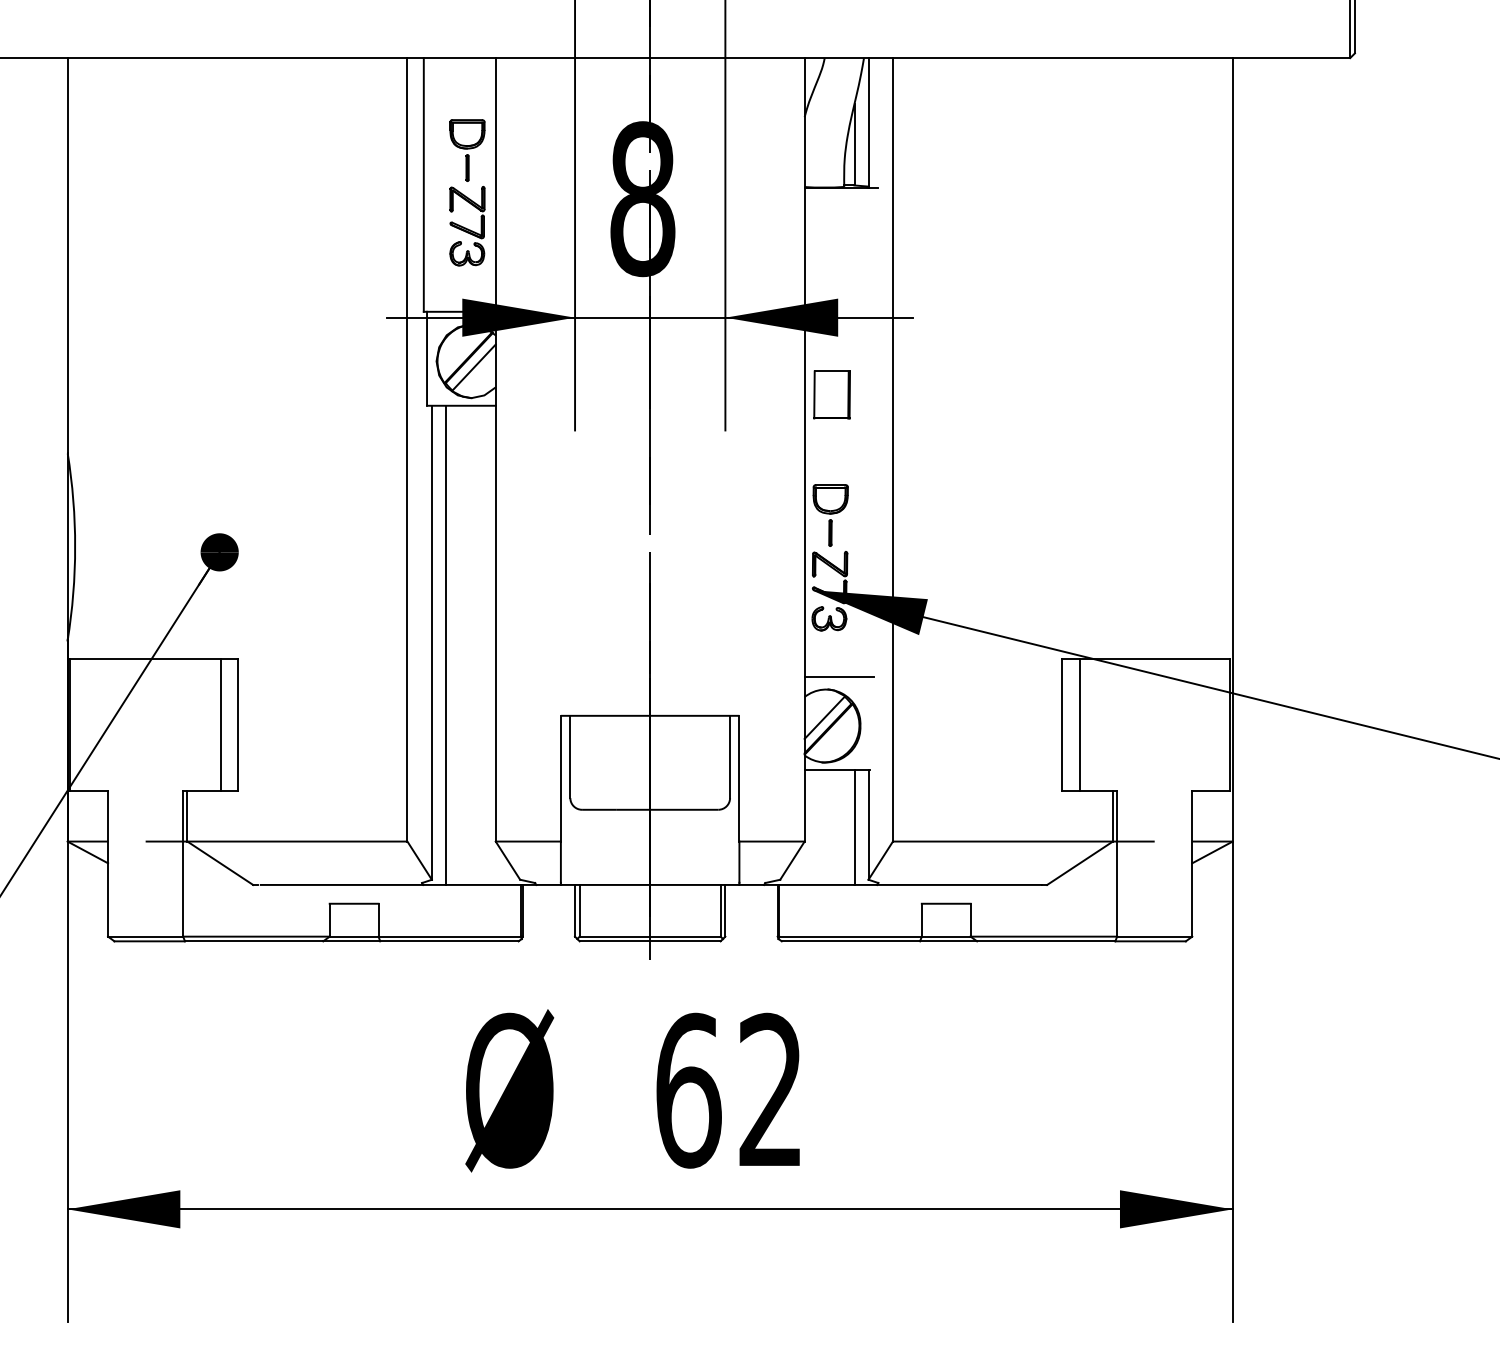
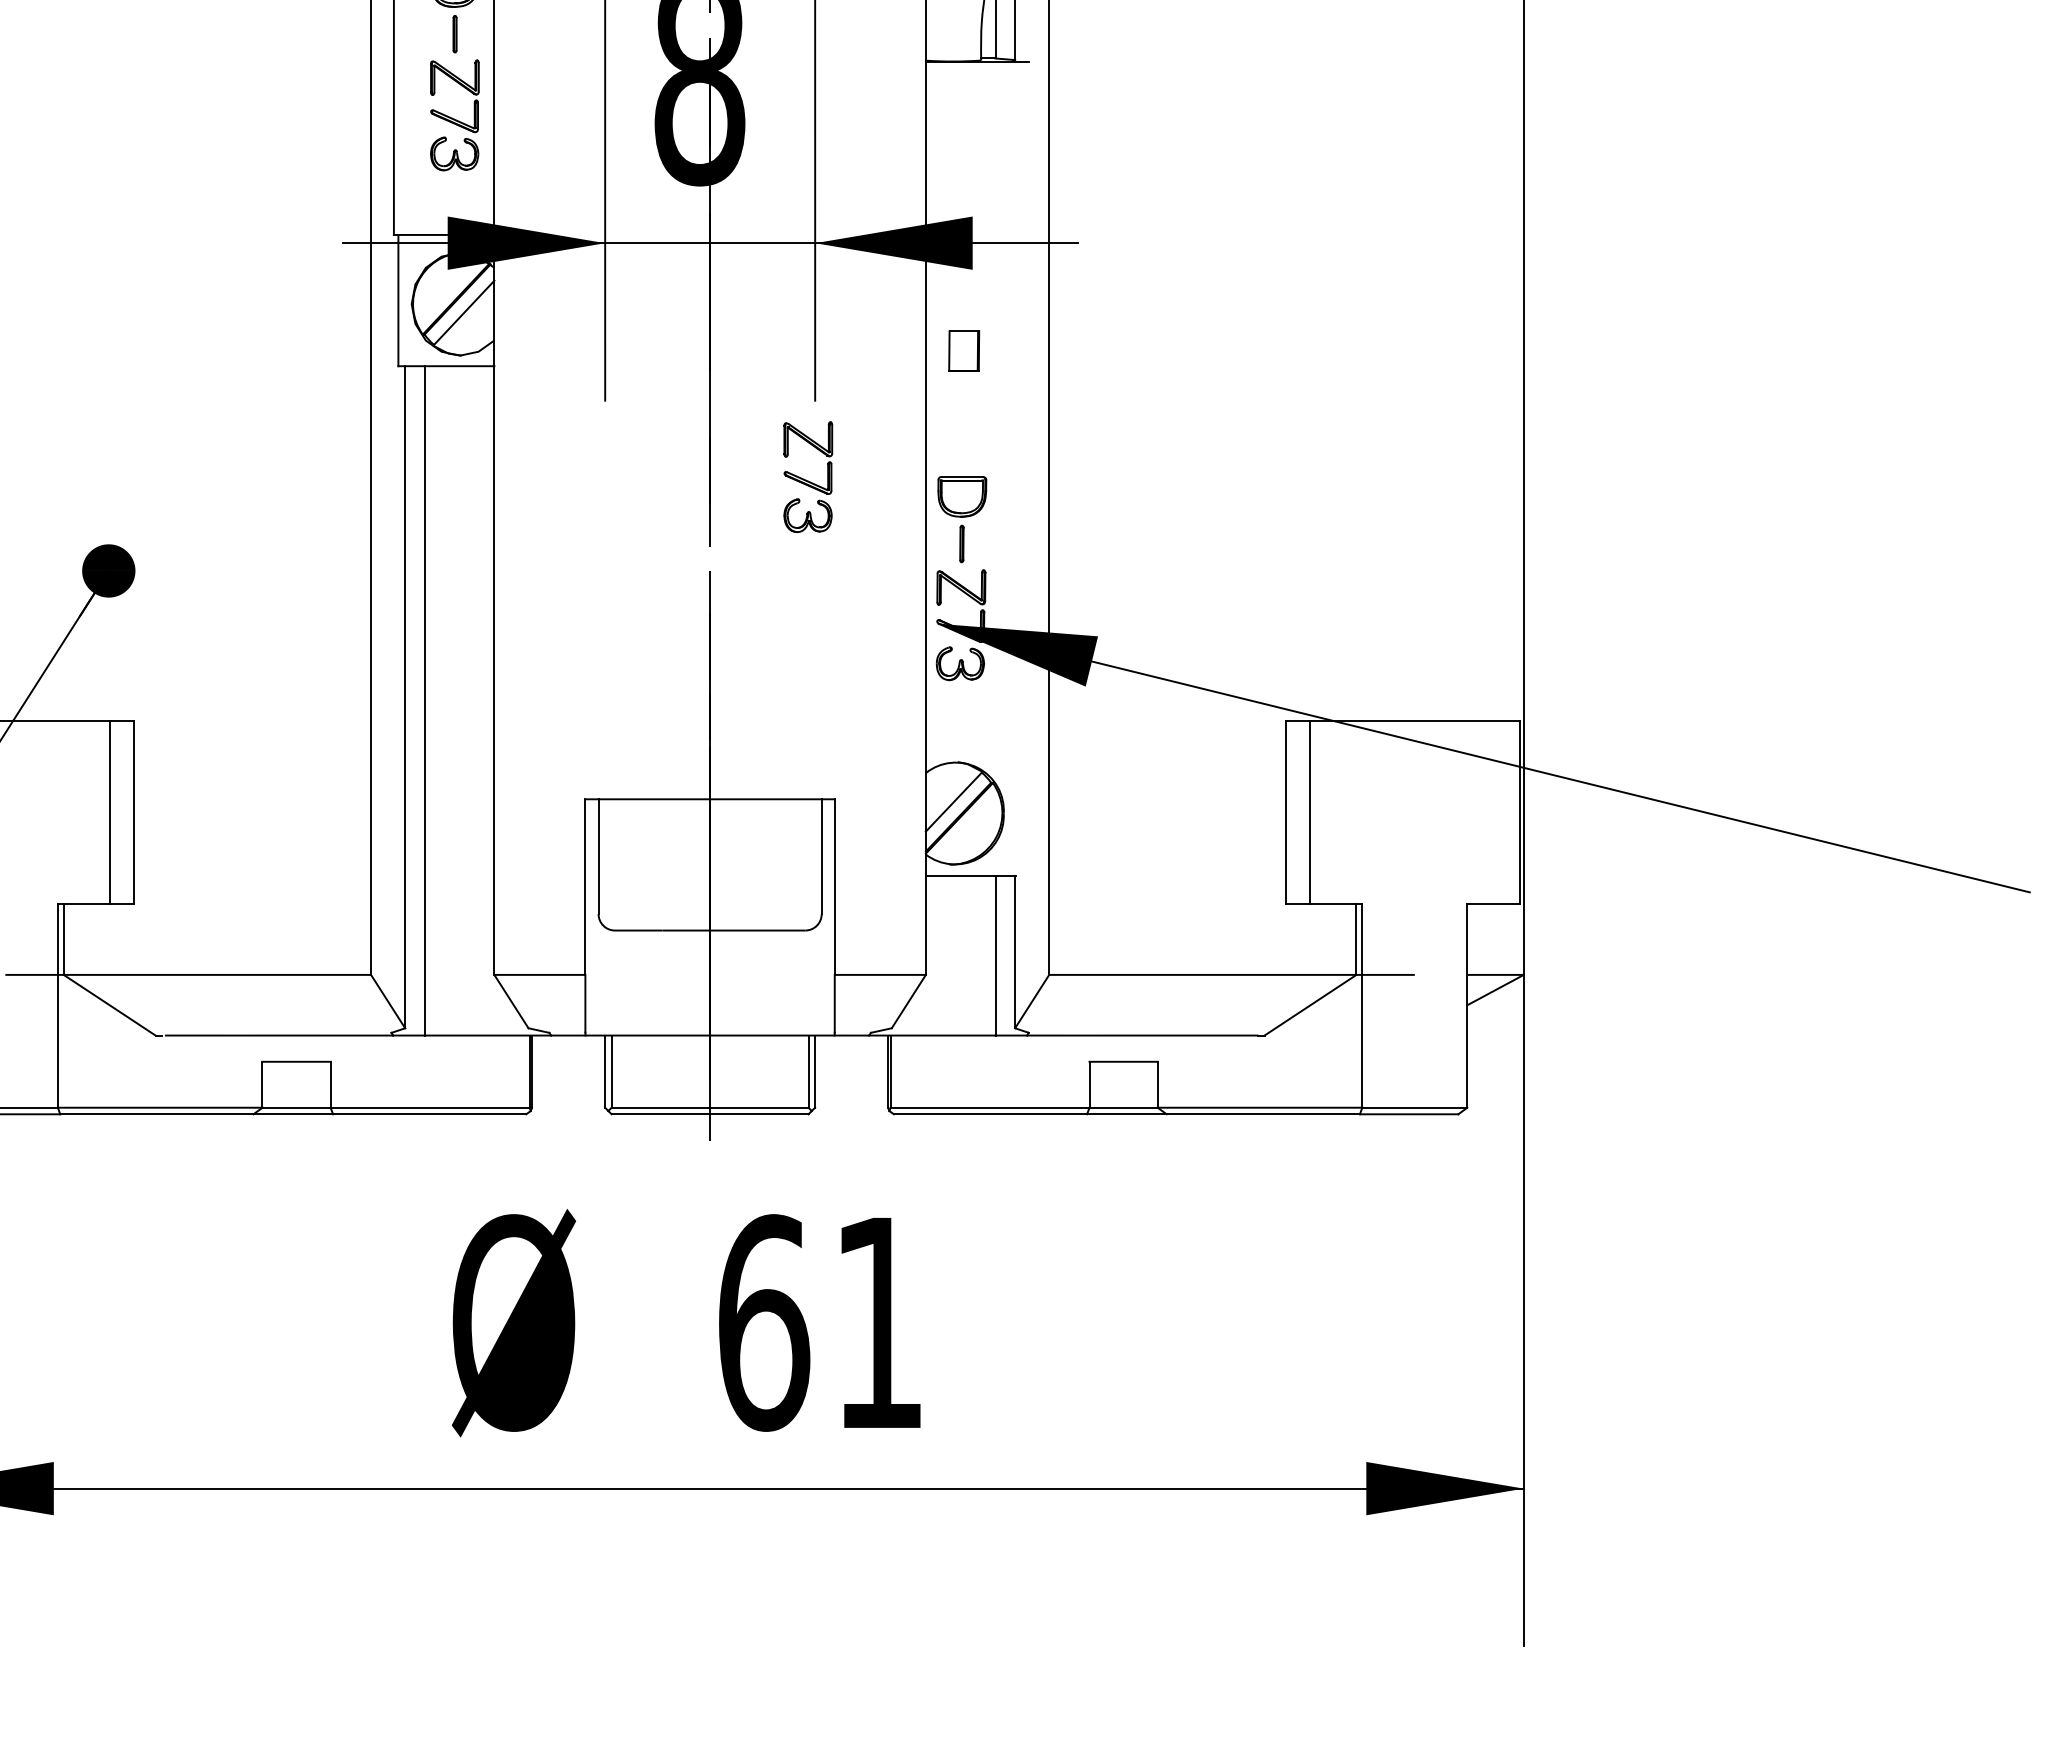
part: (831, 394) -> (963, 350), size x0.6
part: (720, 485) -> (808, 477), added
line: (838, 676) -> (973, 744), removed
text: (769, 1088) -> (876, 1319), 62 -> 61

